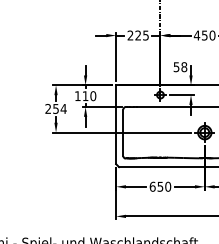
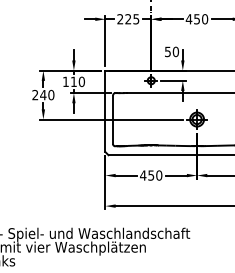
text: (183, 66) -> (175, 51), 58 -> 50
text: (60, 108) -> (47, 94), 254 -> 240
text: (152, 186) -> (143, 175), 650 -> 450

